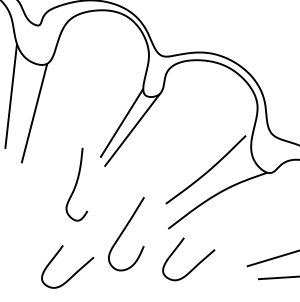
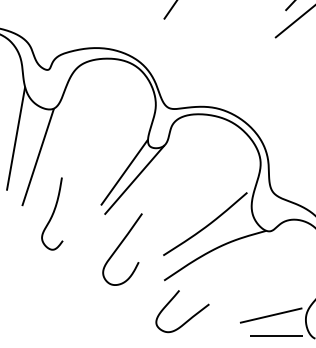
curve: (75, 184) -> (52, 213), moved
curve: (123, 232) -> (119, 247), moved
curve: (72, 275) -> (65, 320), removed

